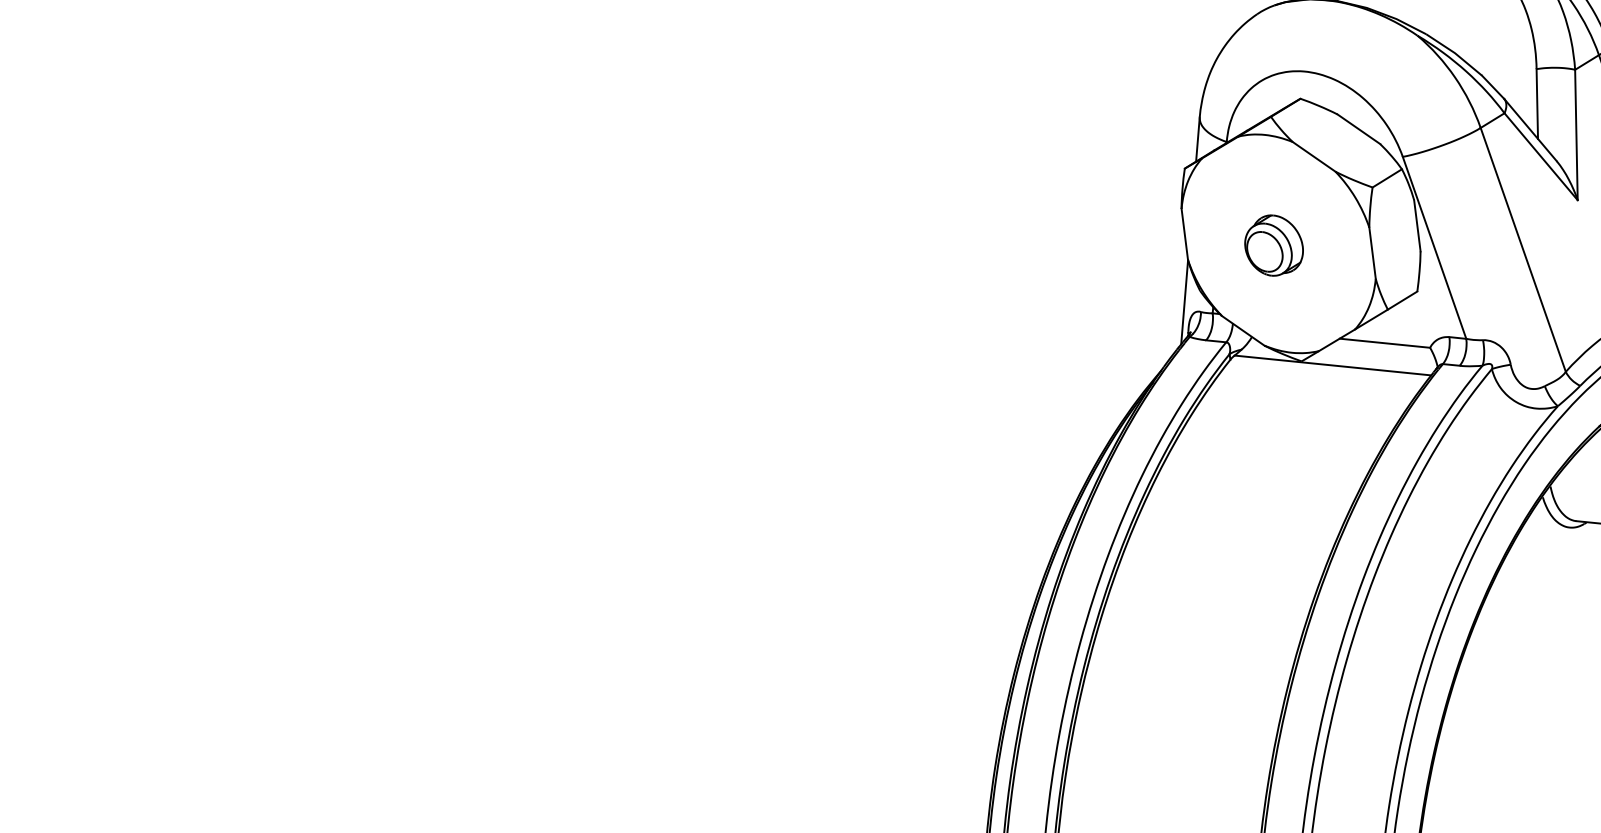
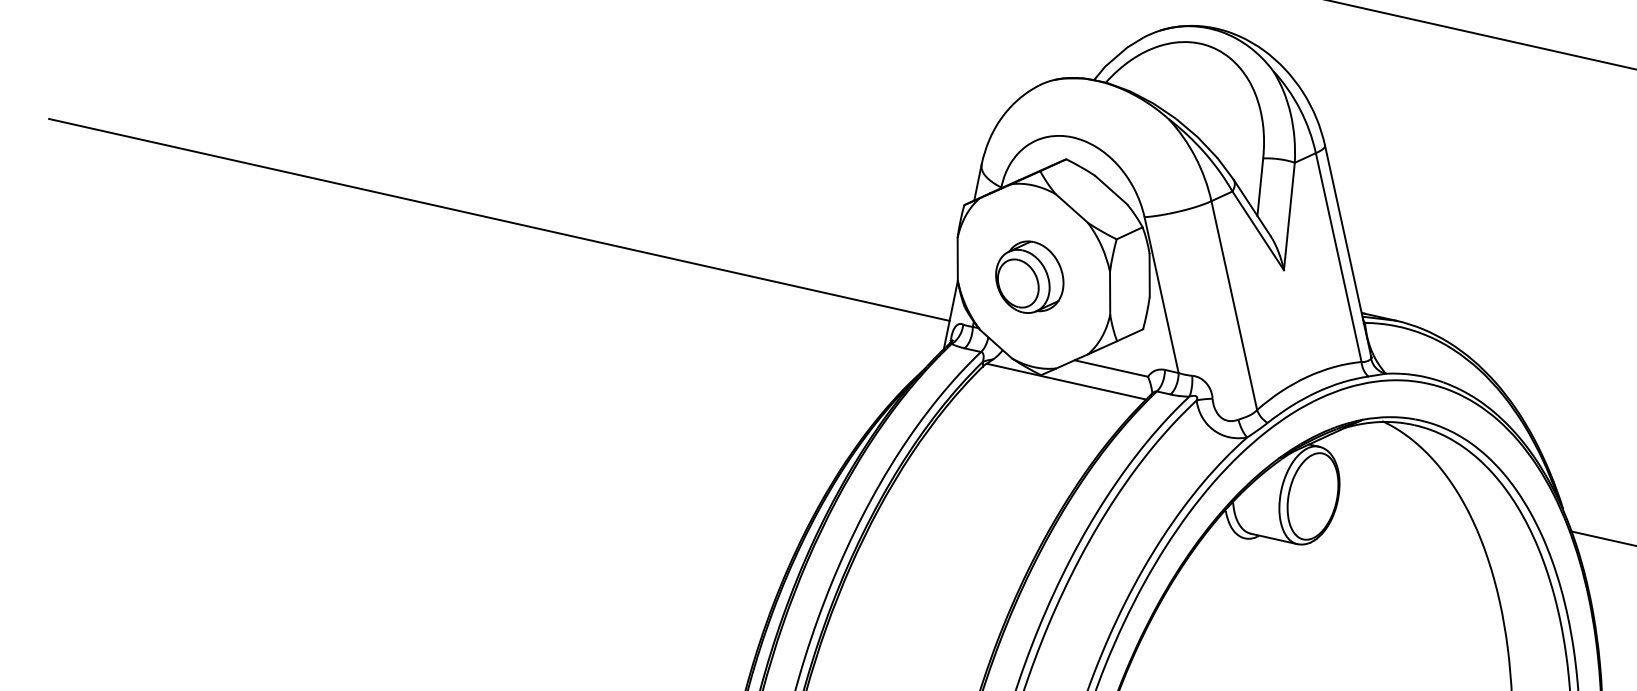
part: (1273, 244) -> (1029, 276), size x1.43
line: (629, 253) -> (499, 219), added

